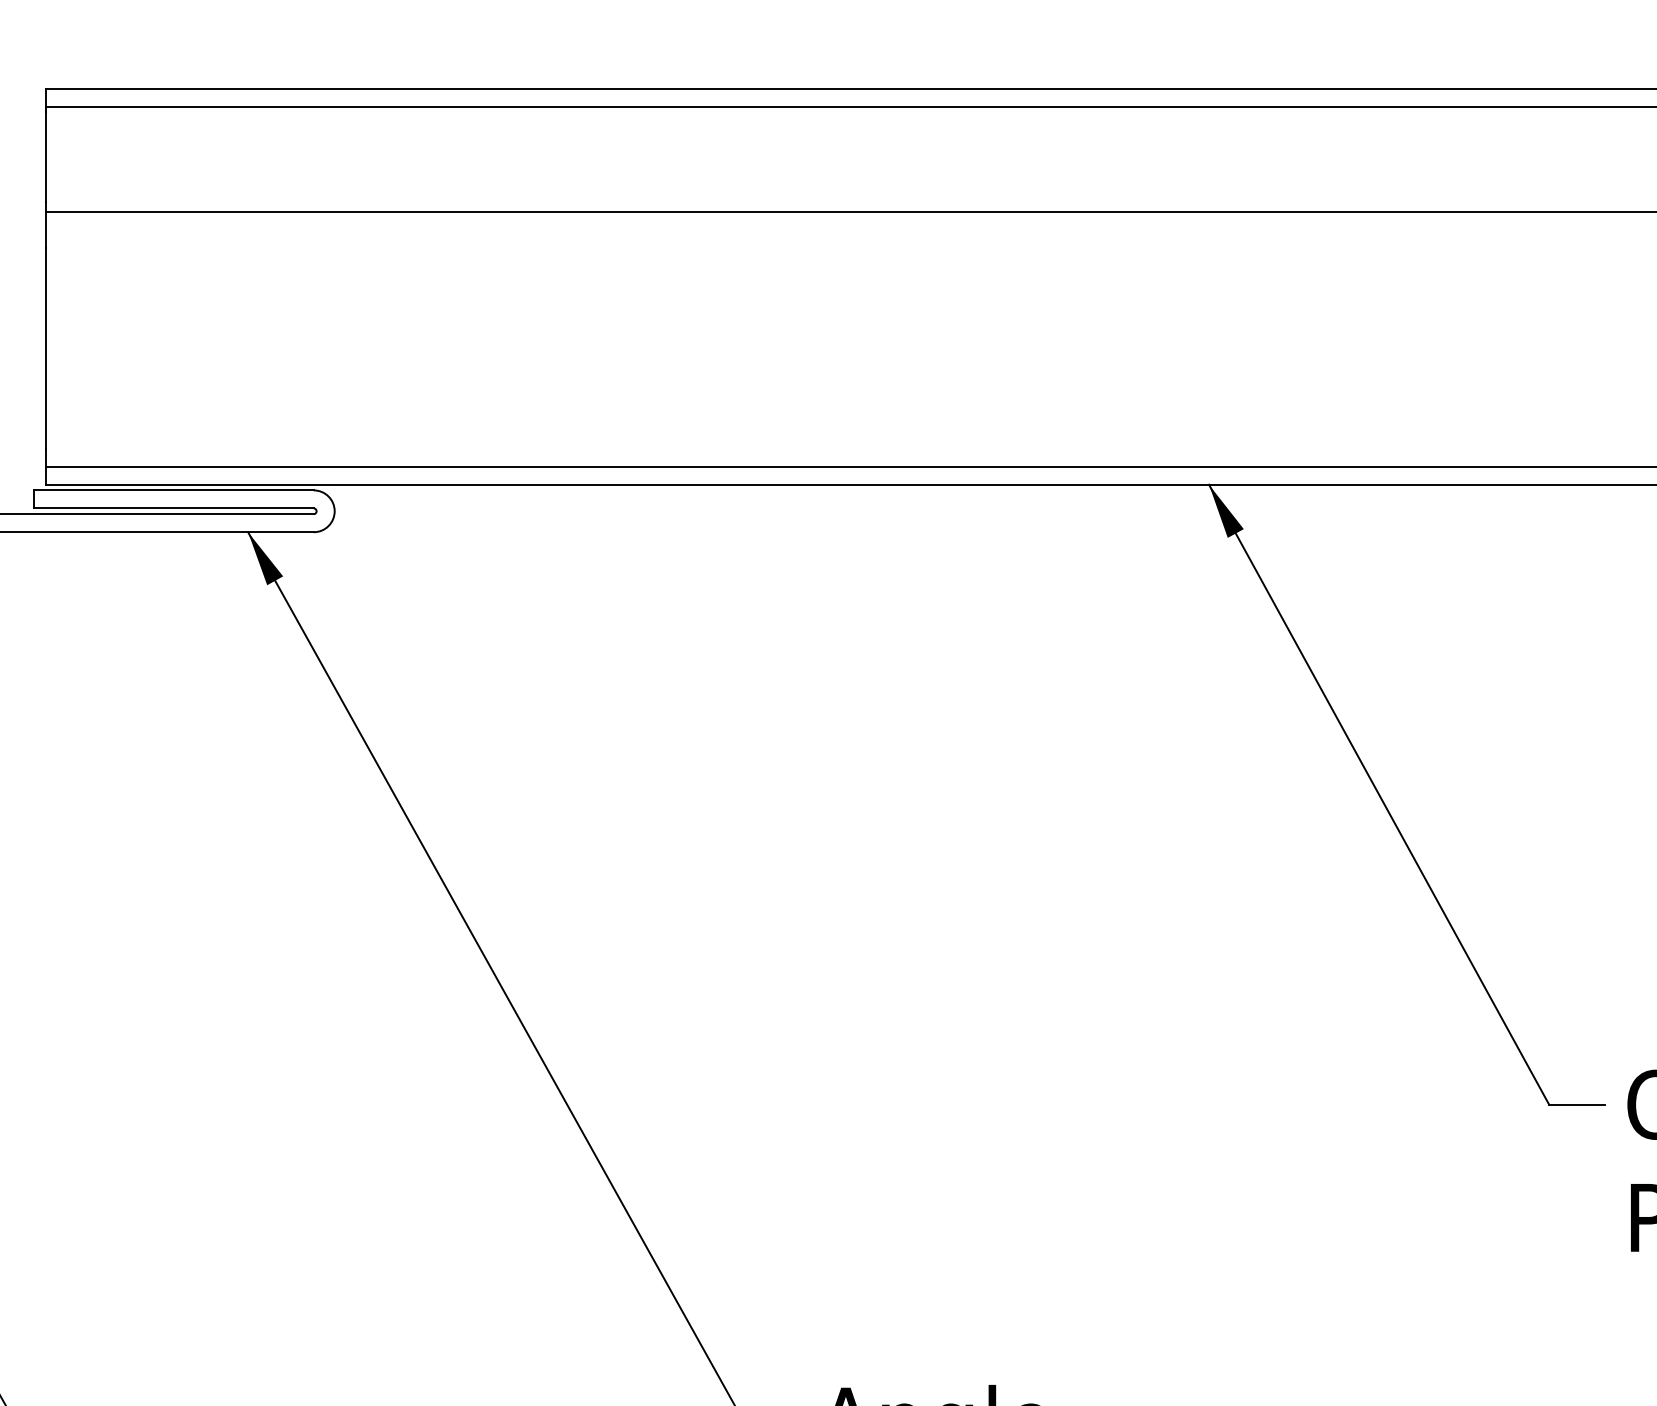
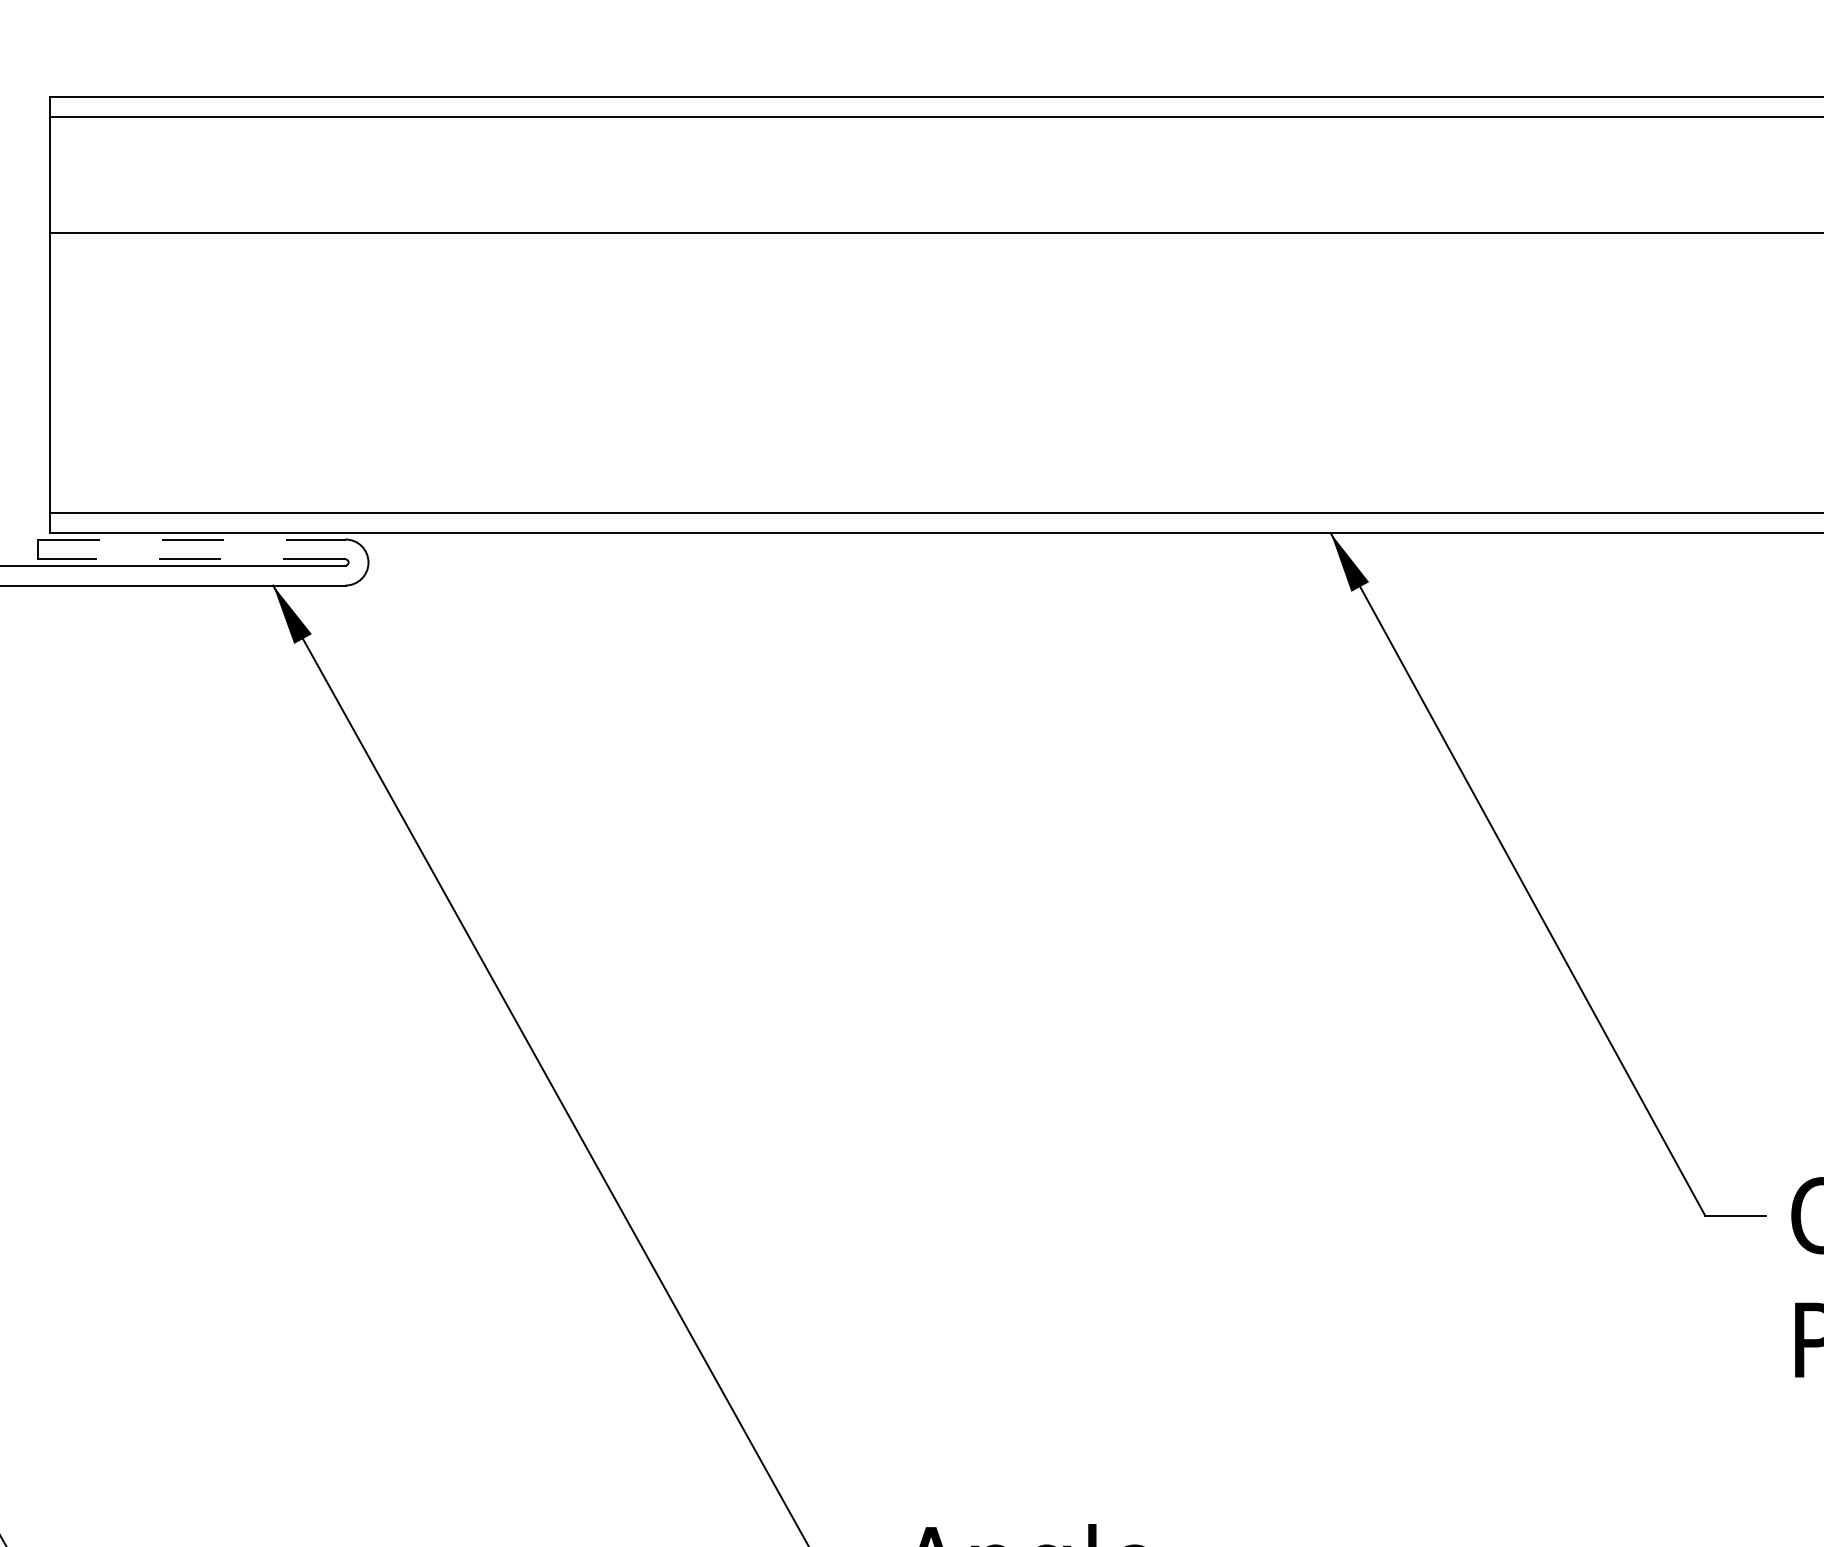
line: (173, 490) -> (191, 539), solid -> dashed
line: (173, 508) -> (191, 559), solid -> dashed

